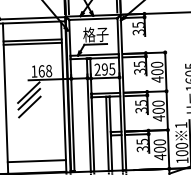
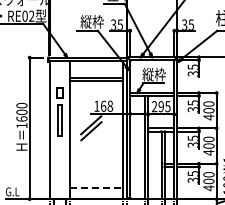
text: (95, 34) -> (153, 74), 格子 -> 縦枠
line: (29, 107) -> (91, 138), removed
line: (37, 160) -> (96, 187), solid -> dashed

